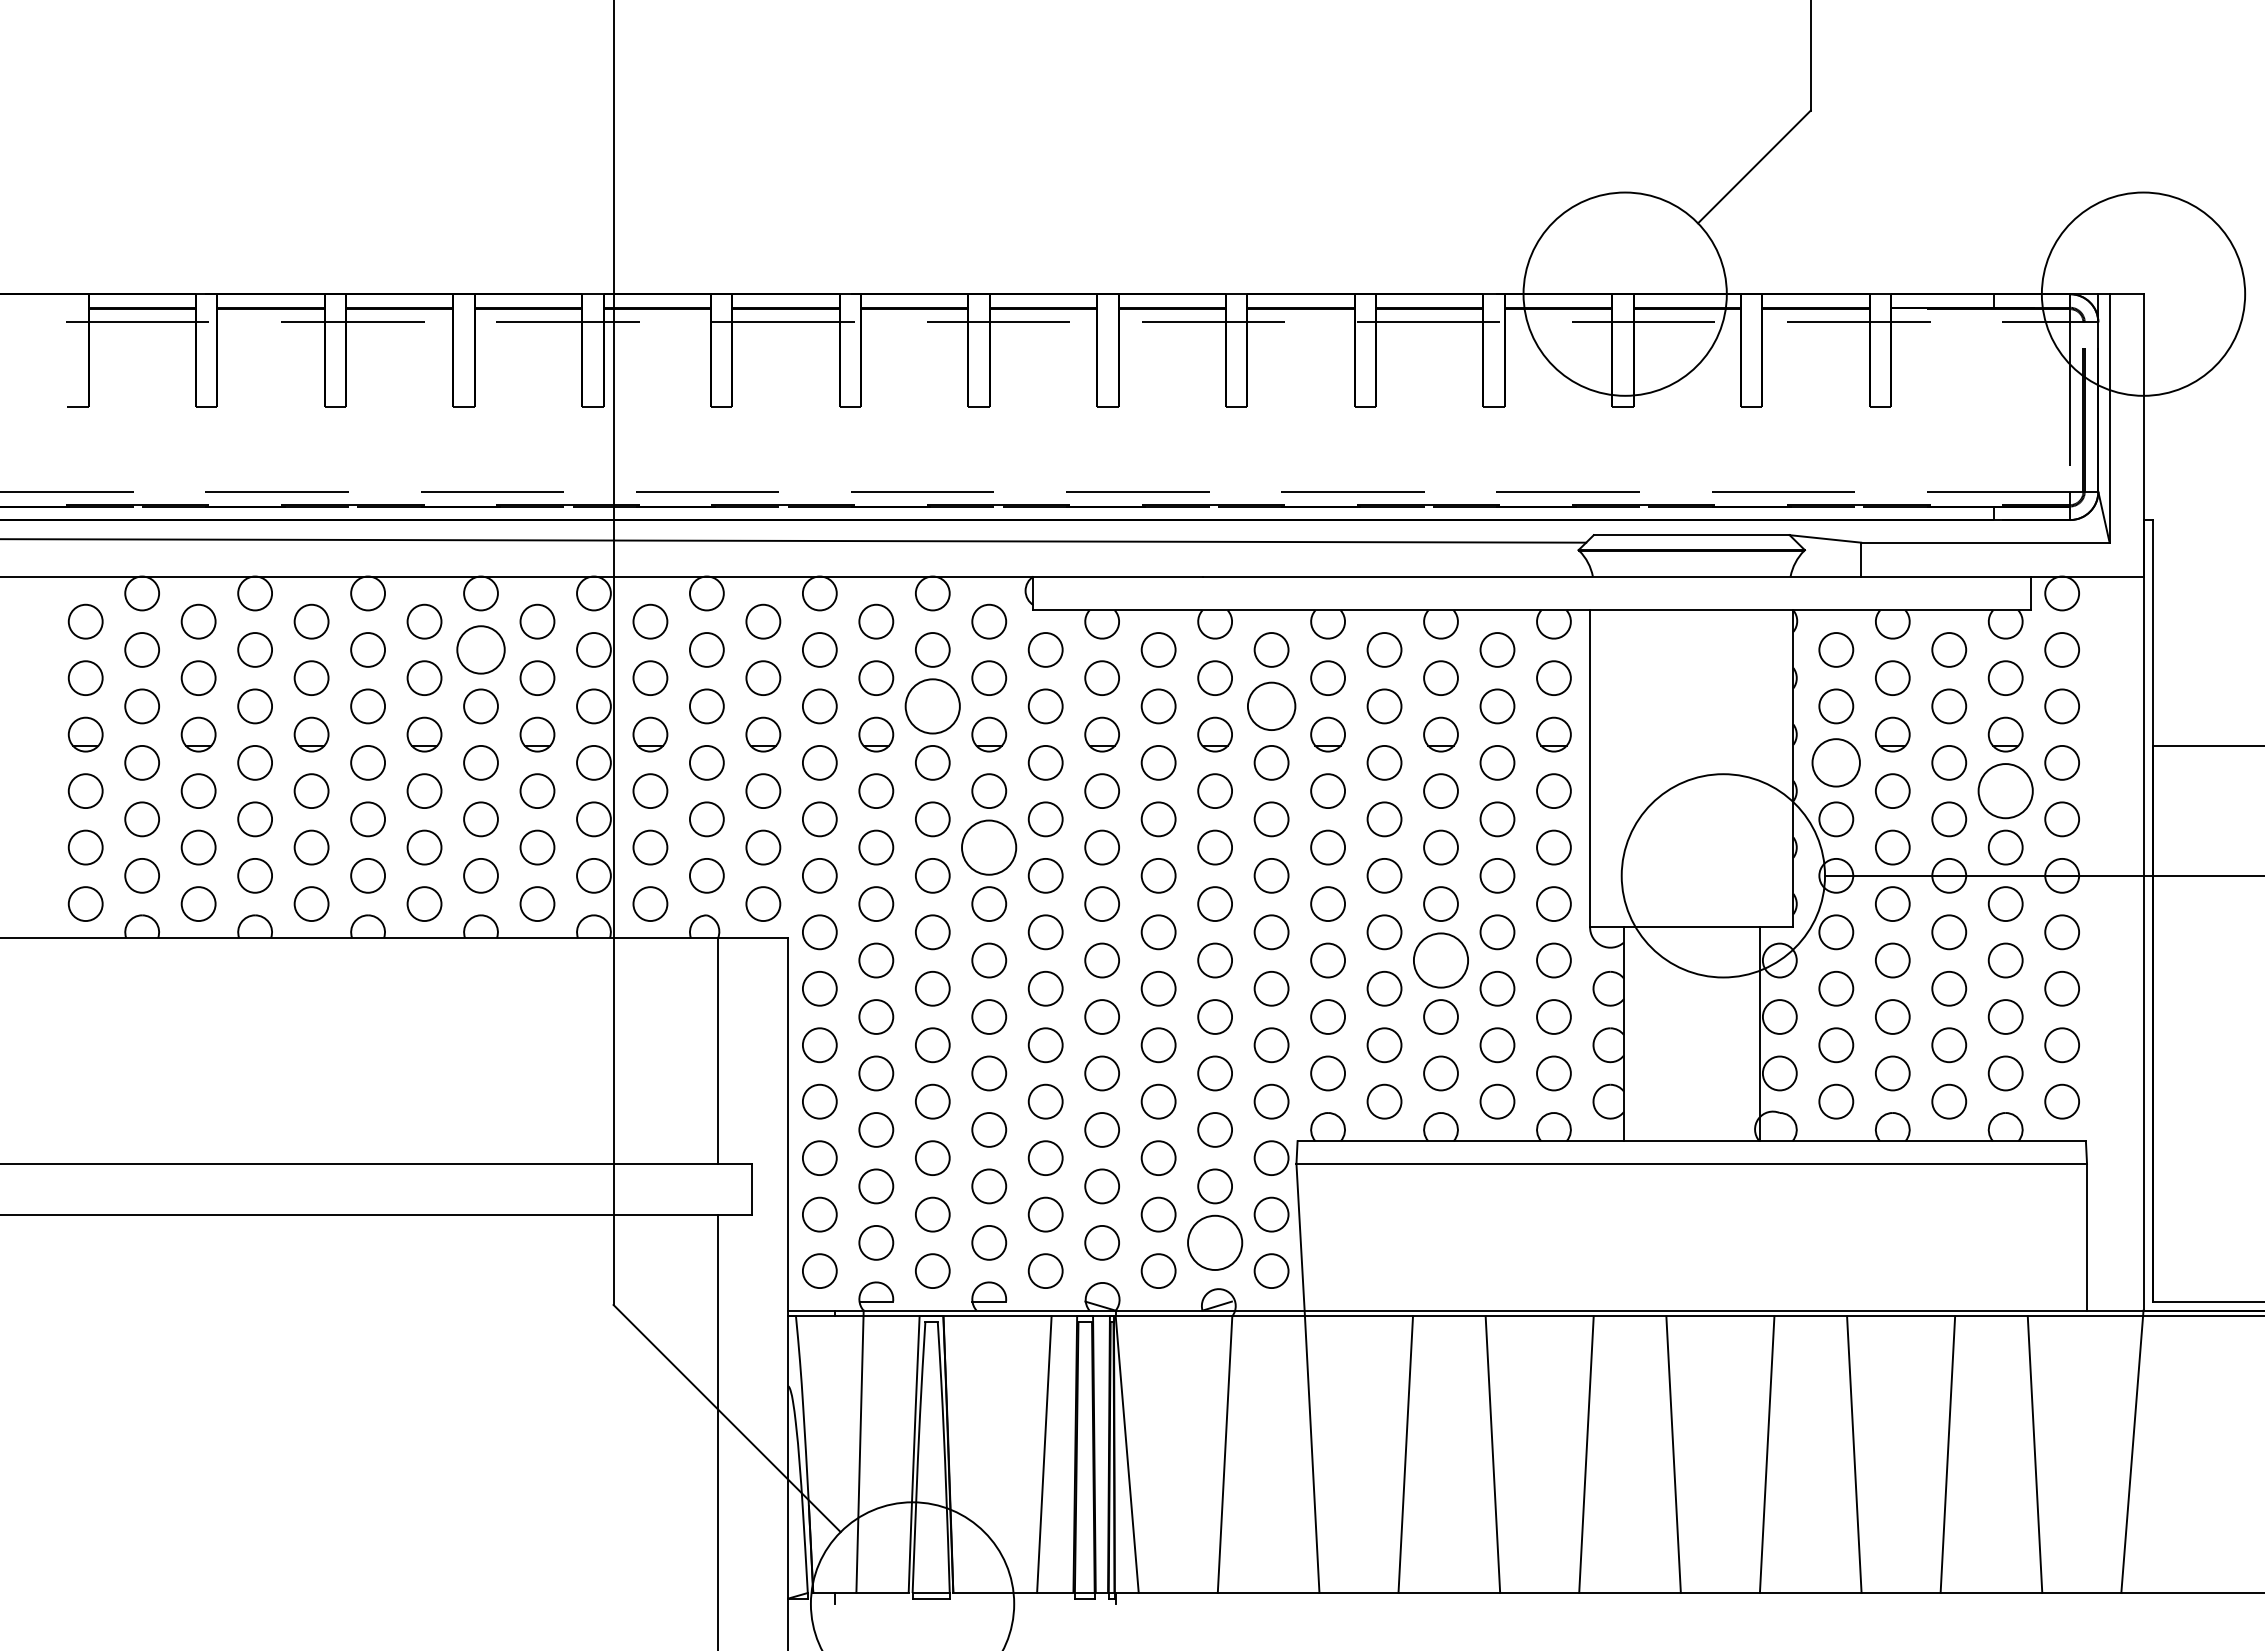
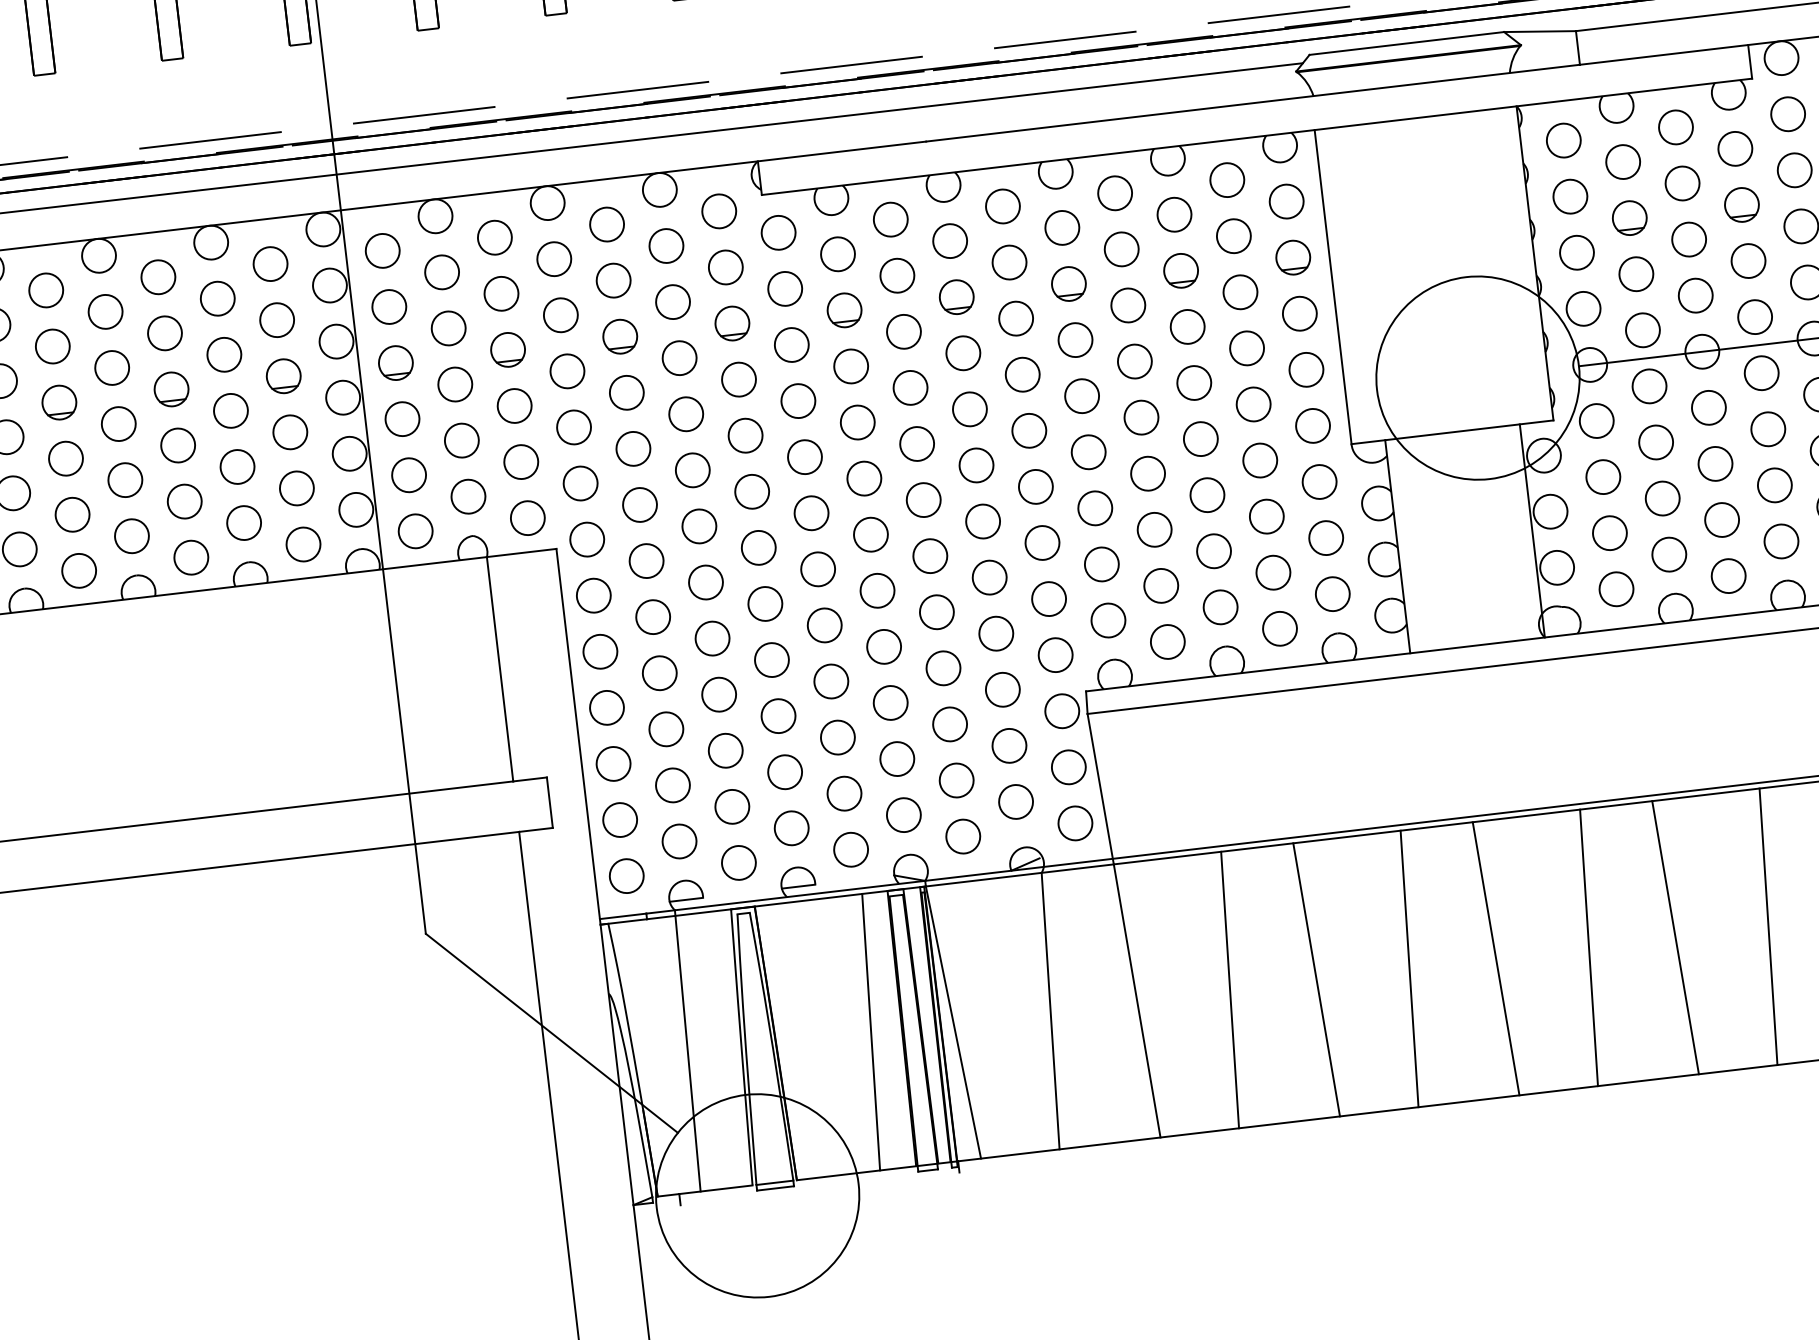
circle: (480, 649) -> (217, 298), size x0.71
circle: (932, 706) -> (672, 302), size x0.62
circle: (1271, 706) -> (1009, 262), size x0.71
circle: (1836, 762) -> (1577, 252), size x0.71
circle: (2005, 791) -> (1748, 261), size x0.62
circle: (989, 847) -> (745, 435), size x0.62
circle: (1440, 960) -> (1206, 495), size x0.62
circle: (1215, 1242) -> (1016, 801), size x0.62

